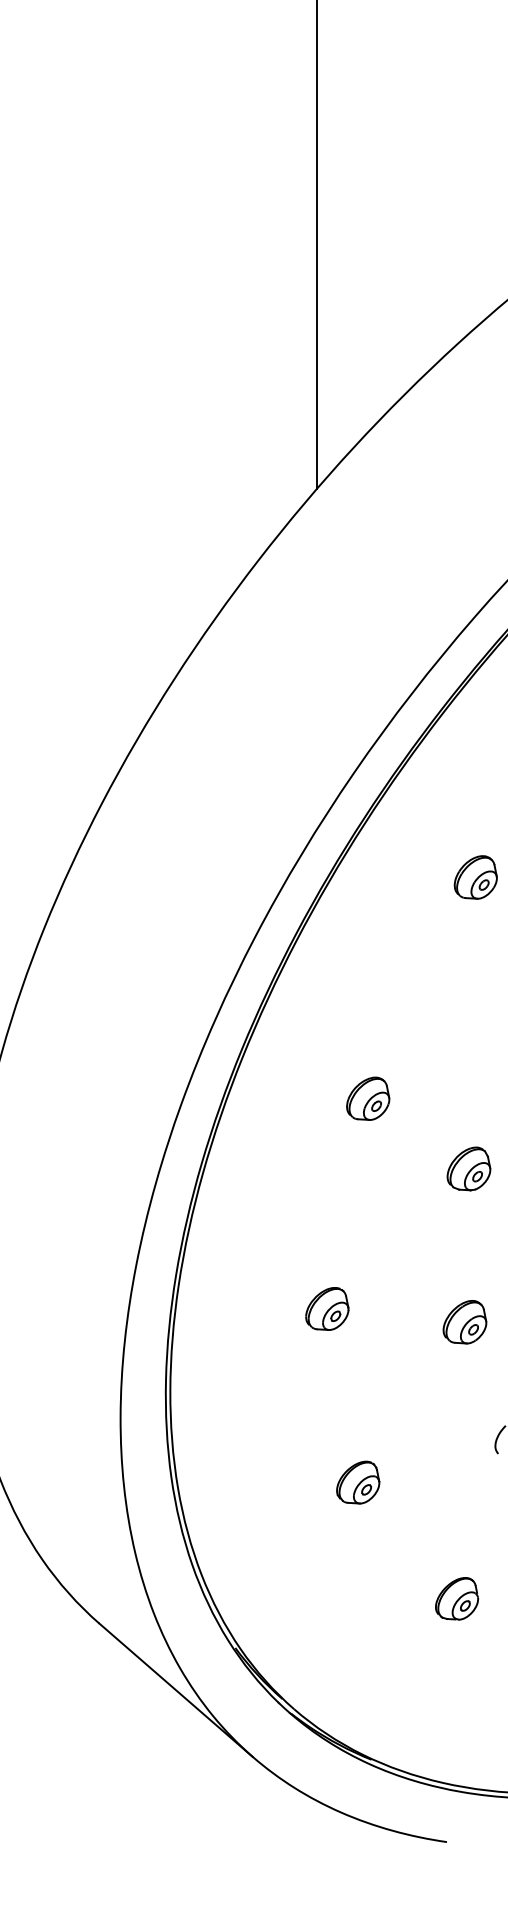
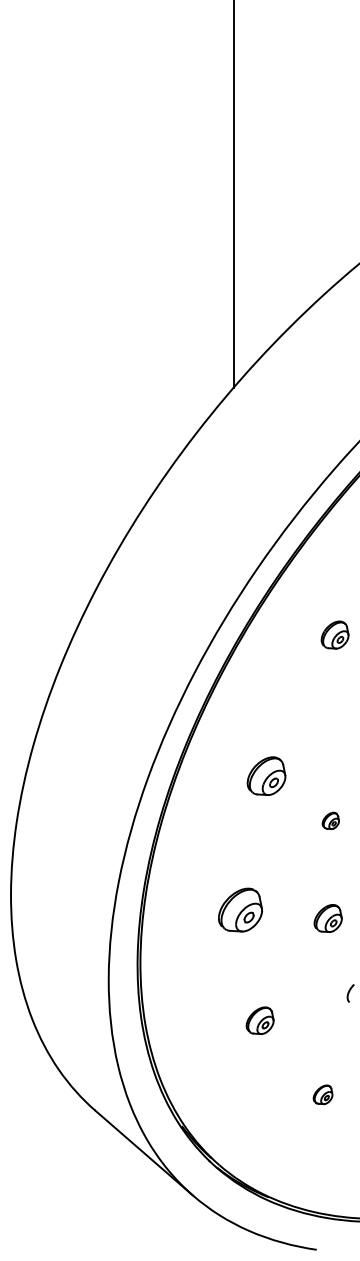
part: (368, 1097) -> (266, 775), size x1.4
part: (468, 1168) -> (330, 820), size x0.6
part: (327, 1308) -> (240, 909), size x1.6
part: (456, 1598) -> (322, 1094), size x0.7

